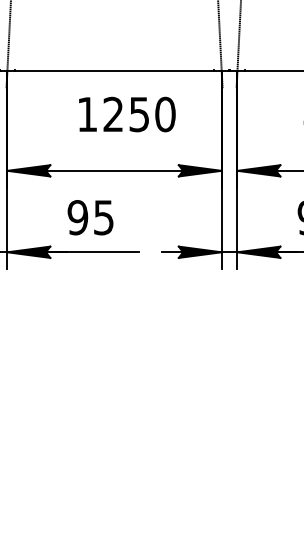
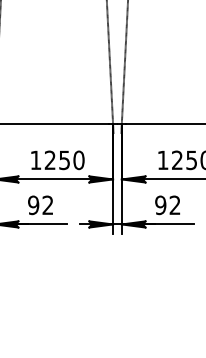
text: (126, 114) -> (57, 160), moved
text: (102, 217) -> (47, 205), 95 -> 92

